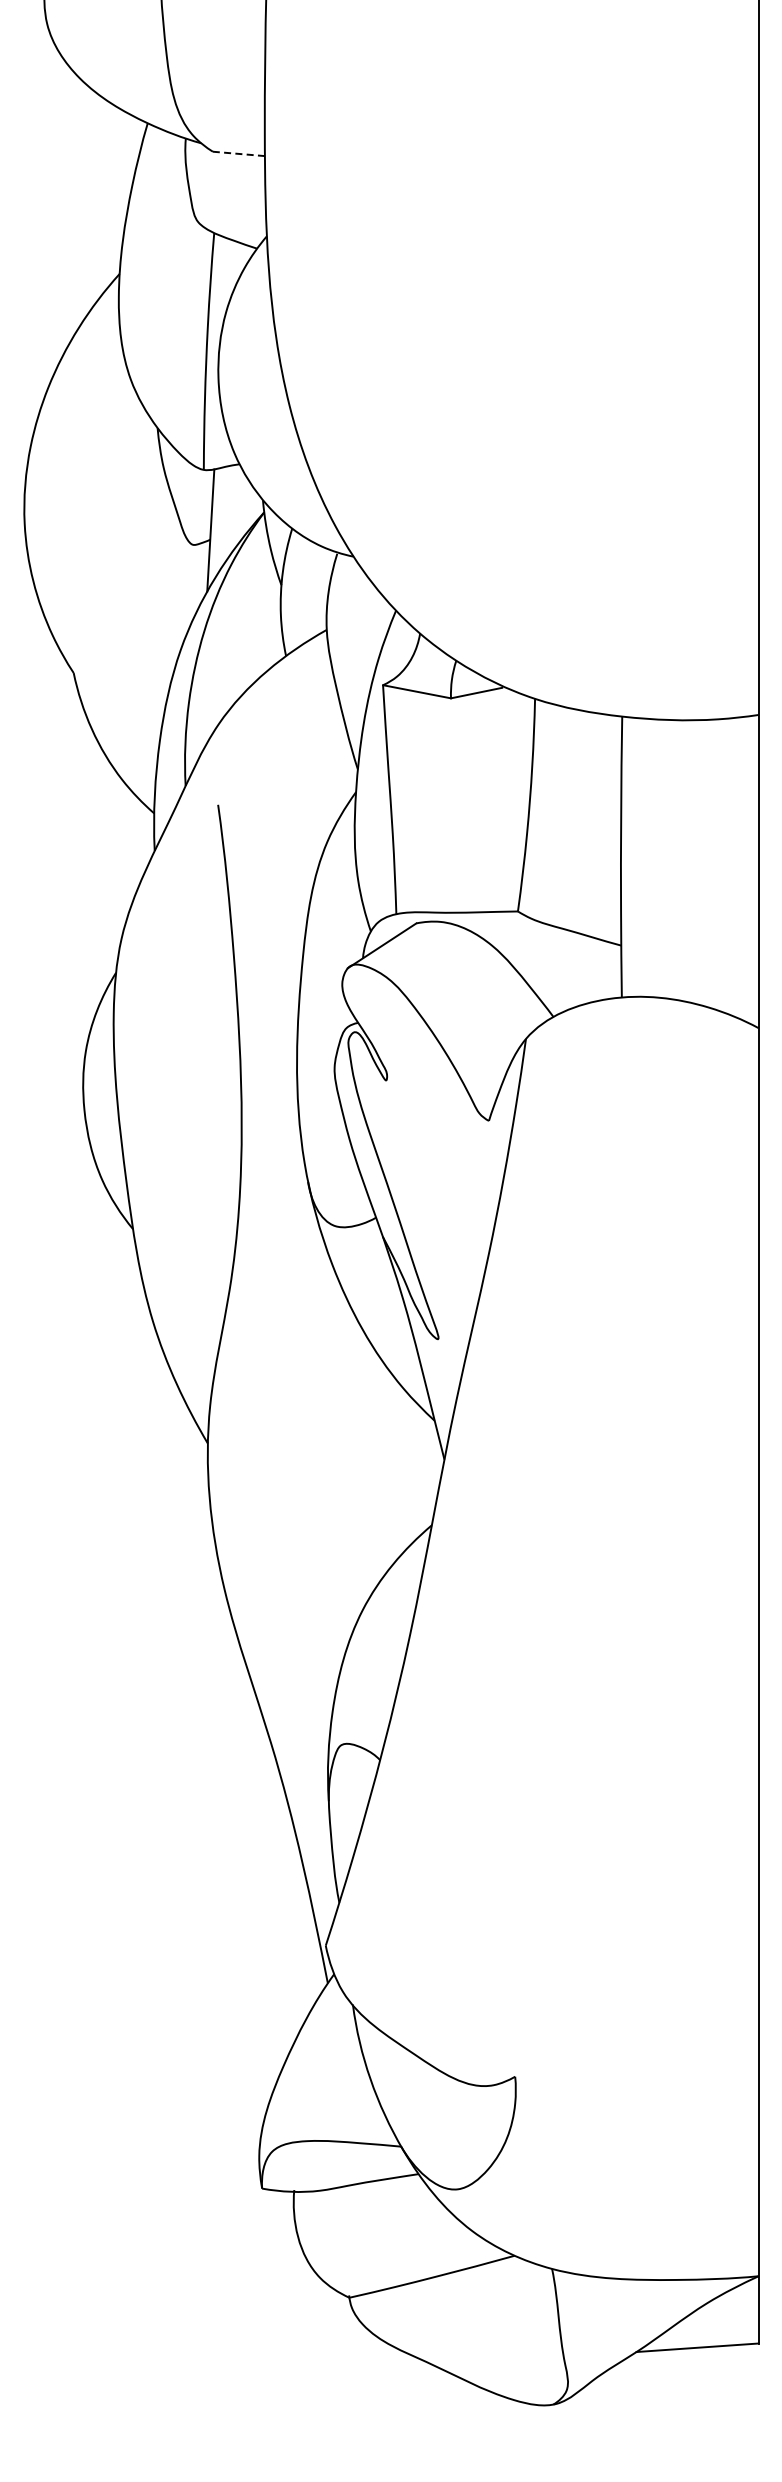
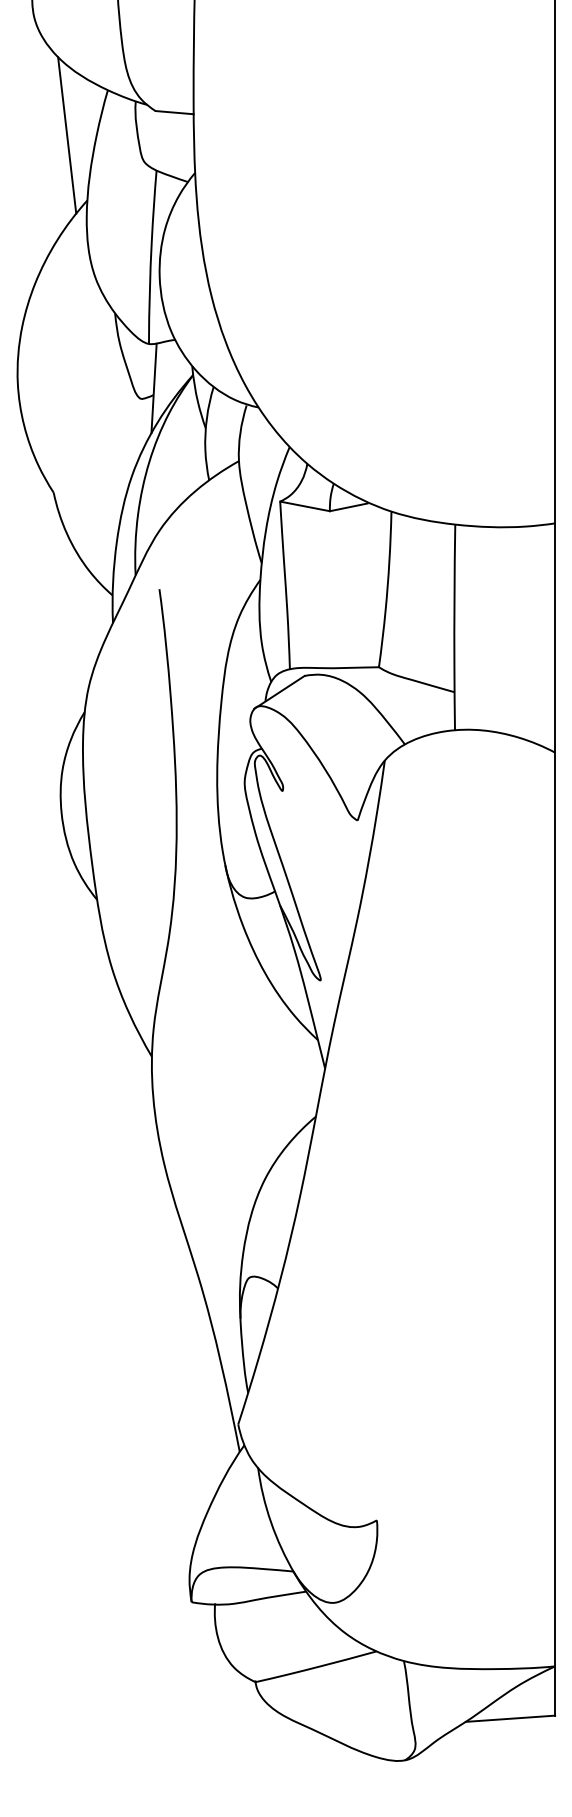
line: (238, 153) -> (174, 112), dashed -> solid
line: (91, 184) -> (66, 135), added

